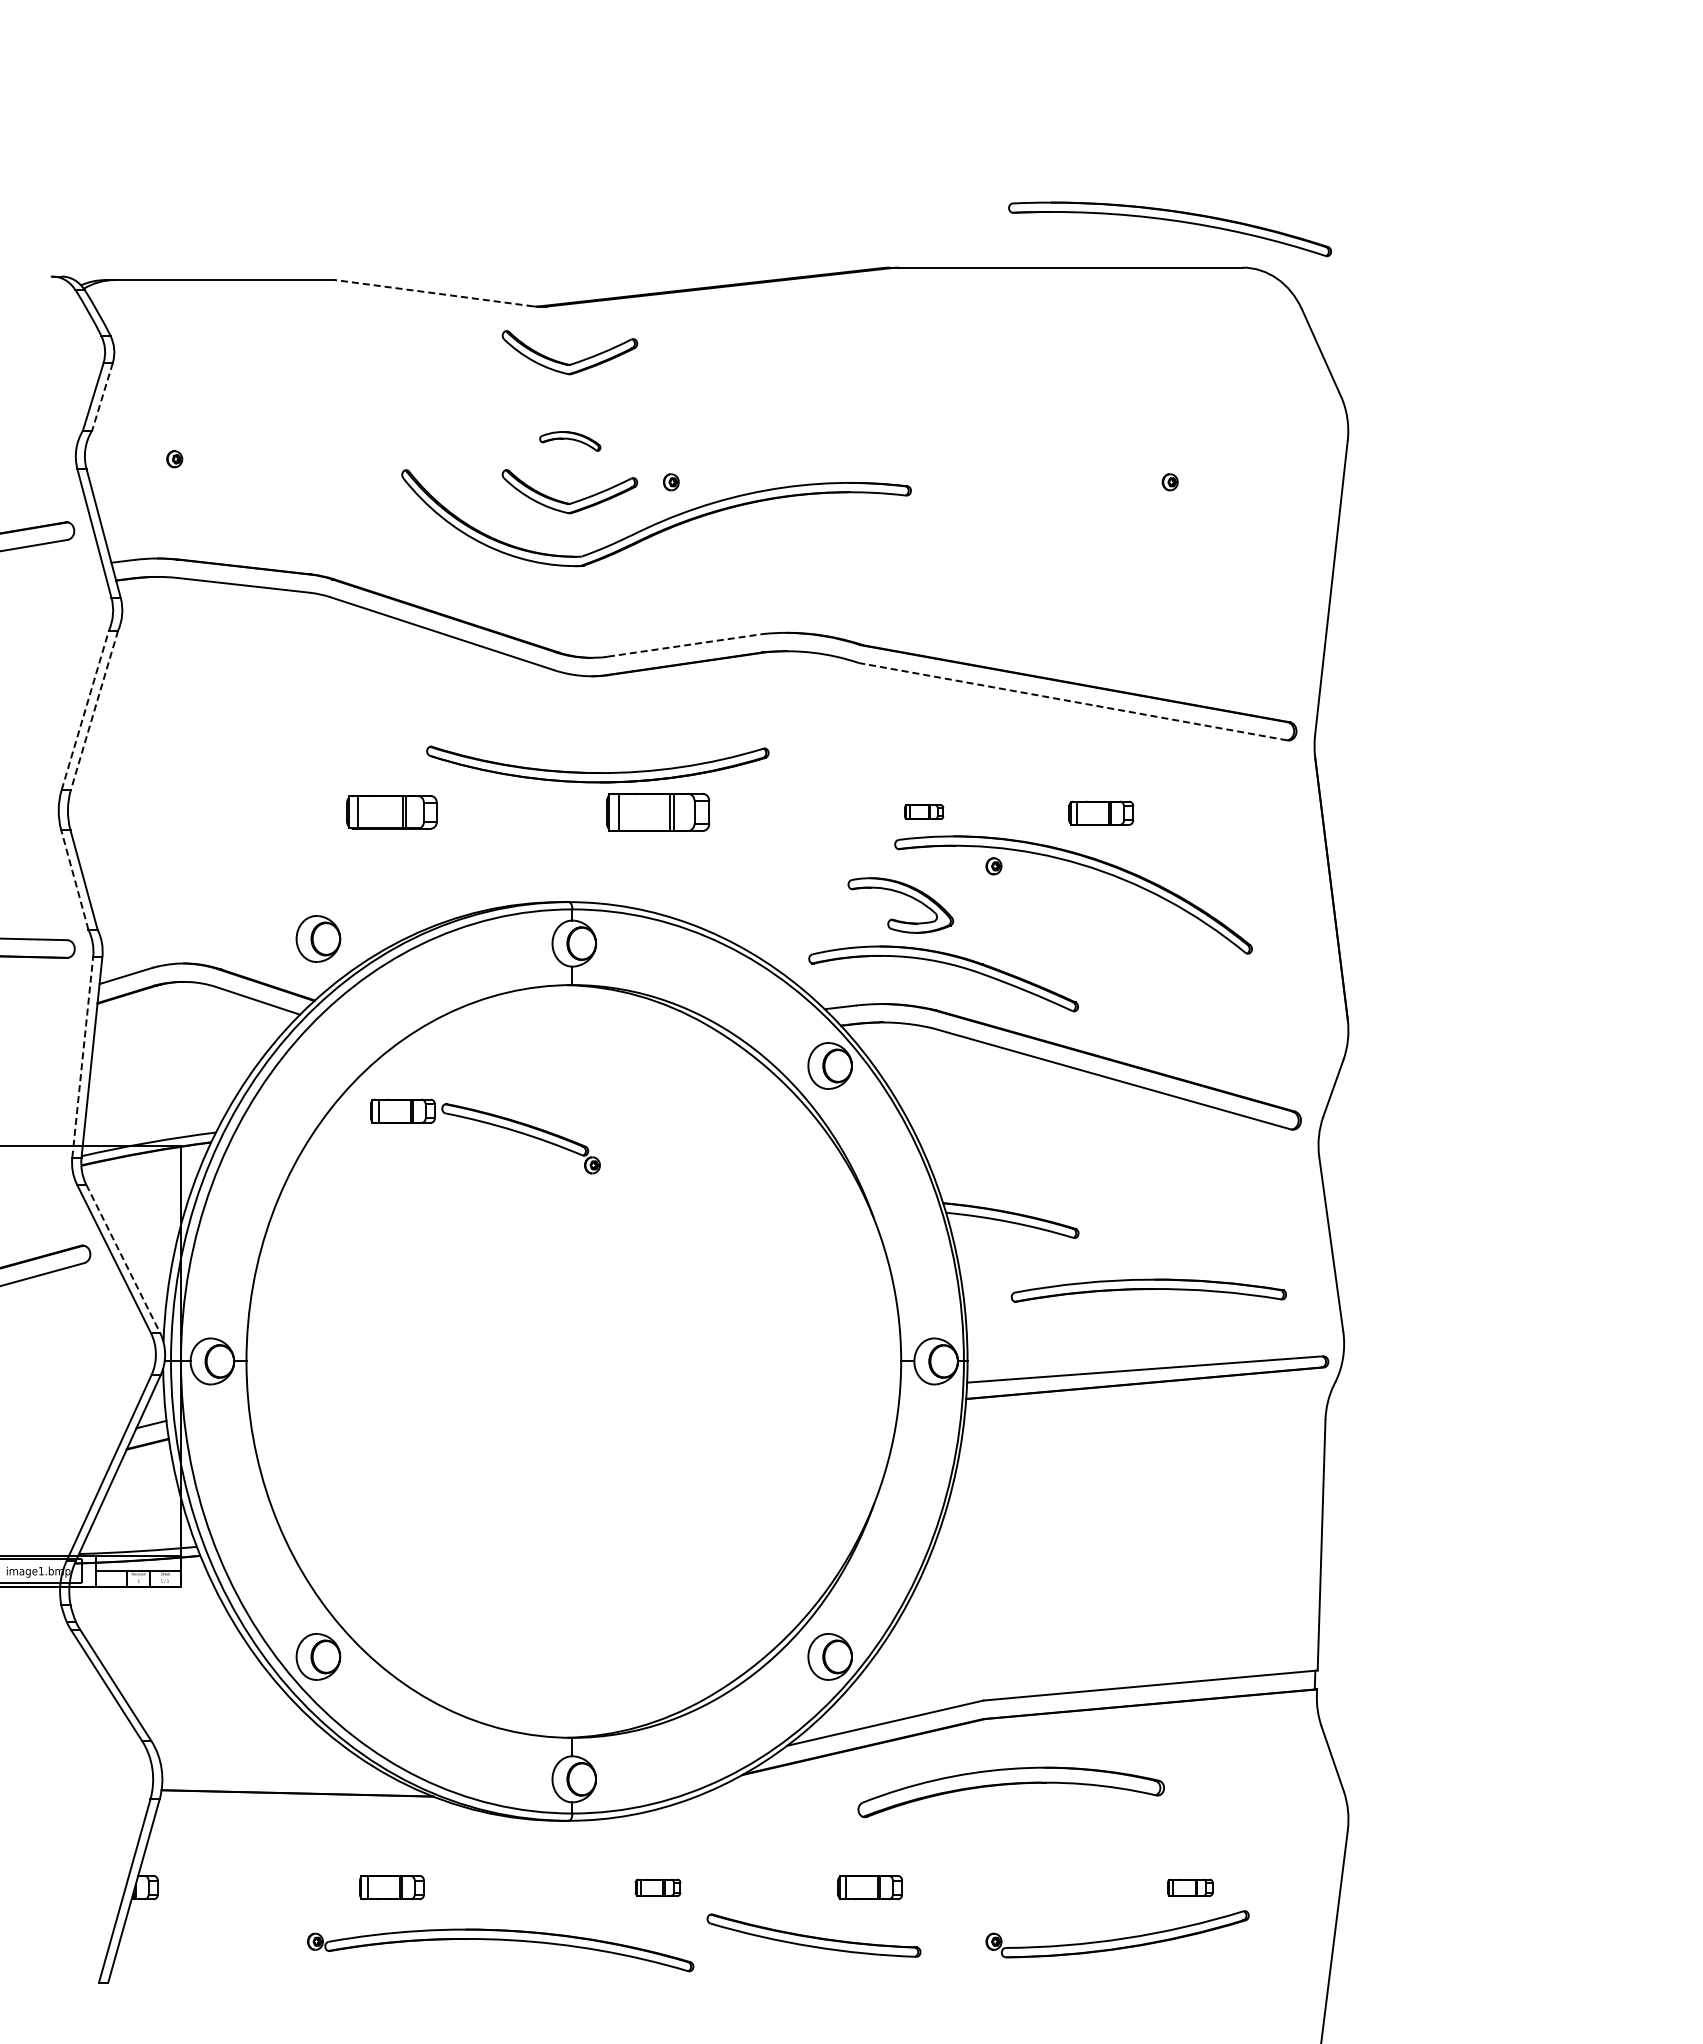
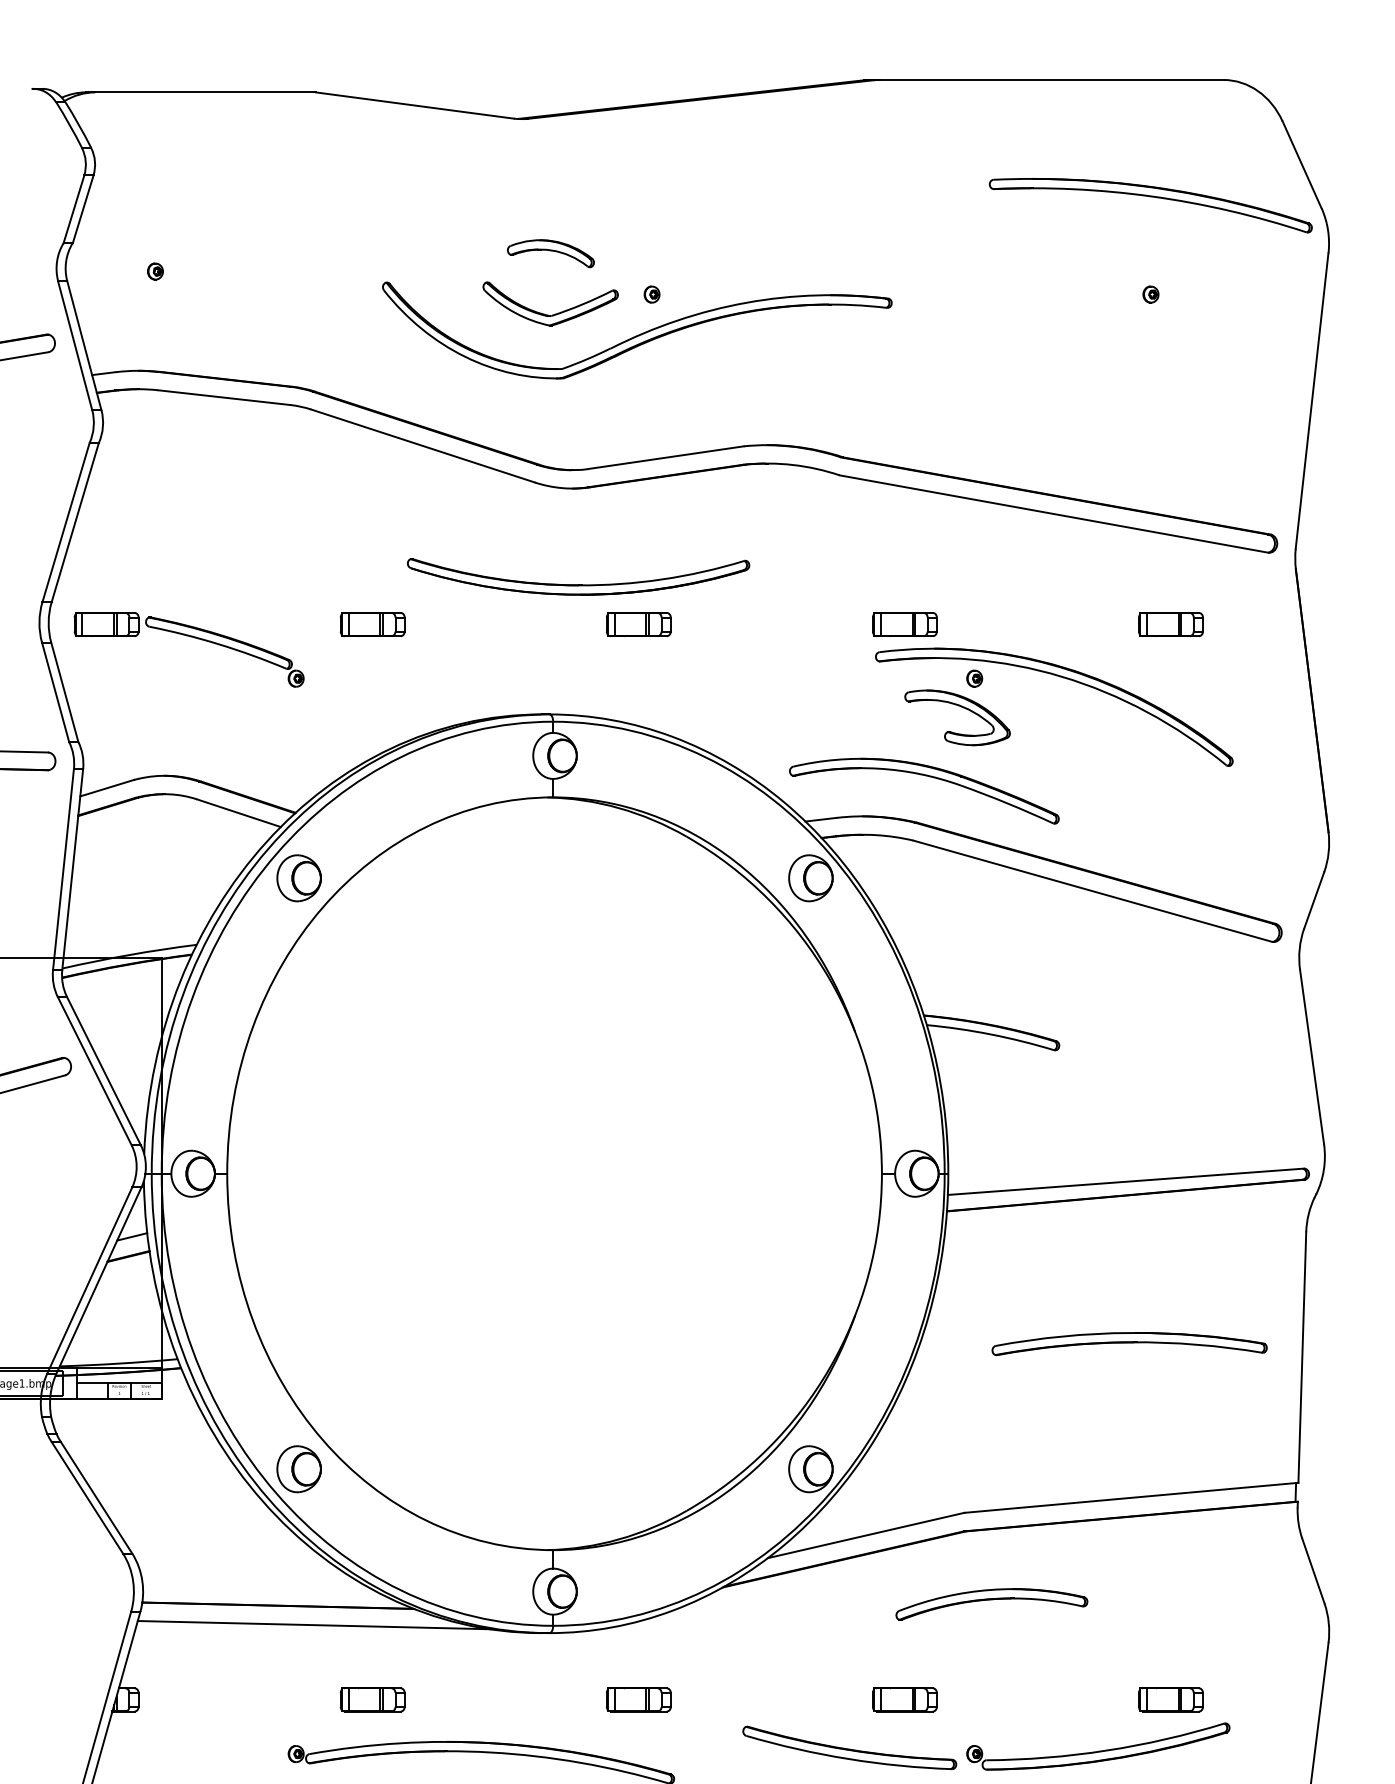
part: (1171, 221) -> (1152, 197), moved
line: (434, 293) -> (415, 105), dashed -> solid
part: (573, 362) -> (554, 174), removed
line: (102, 397) -> (83, 209), dashed -> solid
part: (570, 441) -> (551, 253), size x1.43
line: (685, 645) -> (666, 457), dashed -> solid
line: (1073, 701) -> (1054, 513), dashed -> solid
line: (85, 710) -> (66, 522), dashed -> solid
line: (94, 710) -> (75, 522), dashed -> solid
part: (391, 811) -> (372, 623), size x0.71
part: (657, 811) -> (638, 623), size x0.62
part: (923, 811) -> (904, 623), size x1.67
part: (1101, 812) -> (1171, 623), moved
line: (74, 880) -> (55, 692), dashed -> solid
part: (902, 894) -> (959, 706), moved
part: (318, 938) -> (299, 877), moved
line: (82, 1056) -> (63, 868), dashed -> solid
part: (488, 1124) -> (192, 637), moved
line: (123, 1258) -> (104, 1070), dashed -> solid
part: (1148, 1290) -> (1129, 1343), moved
part: (1010, 1791) -> (991, 1603), size x0.62
line: (333, 1812) -> (314, 1624), added
part: (657, 1887) -> (638, 1699), size x1.43
part: (869, 1887) -> (904, 1699), moved
part: (1190, 1887) -> (1171, 1699), size x1.43
part: (813, 1935) -> (849, 1747), moved

